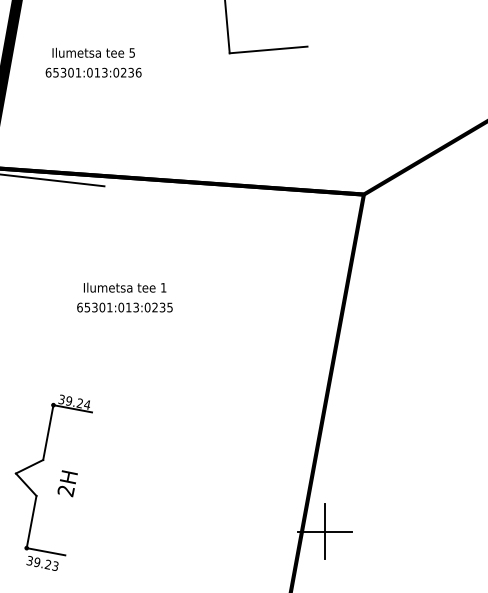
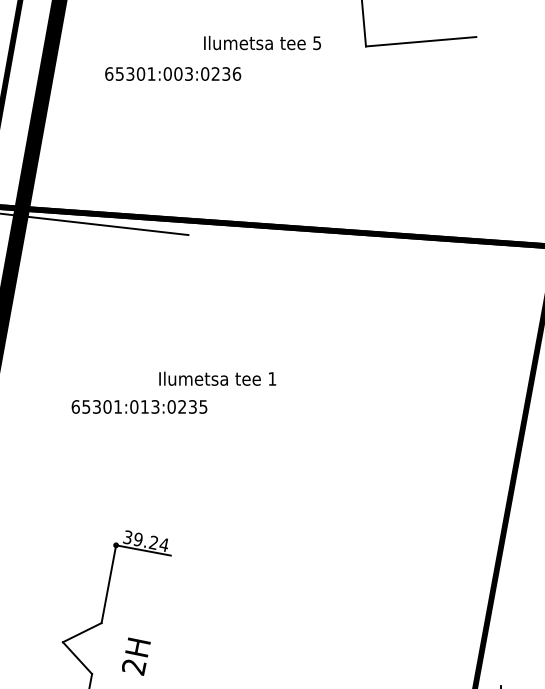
text: (93, 52) -> (262, 42), moved
text: (97, 72) -> (178, 73), 65301:013:0236 -> 65301:003:0236
text: (124, 307) -> (138, 406), moved

